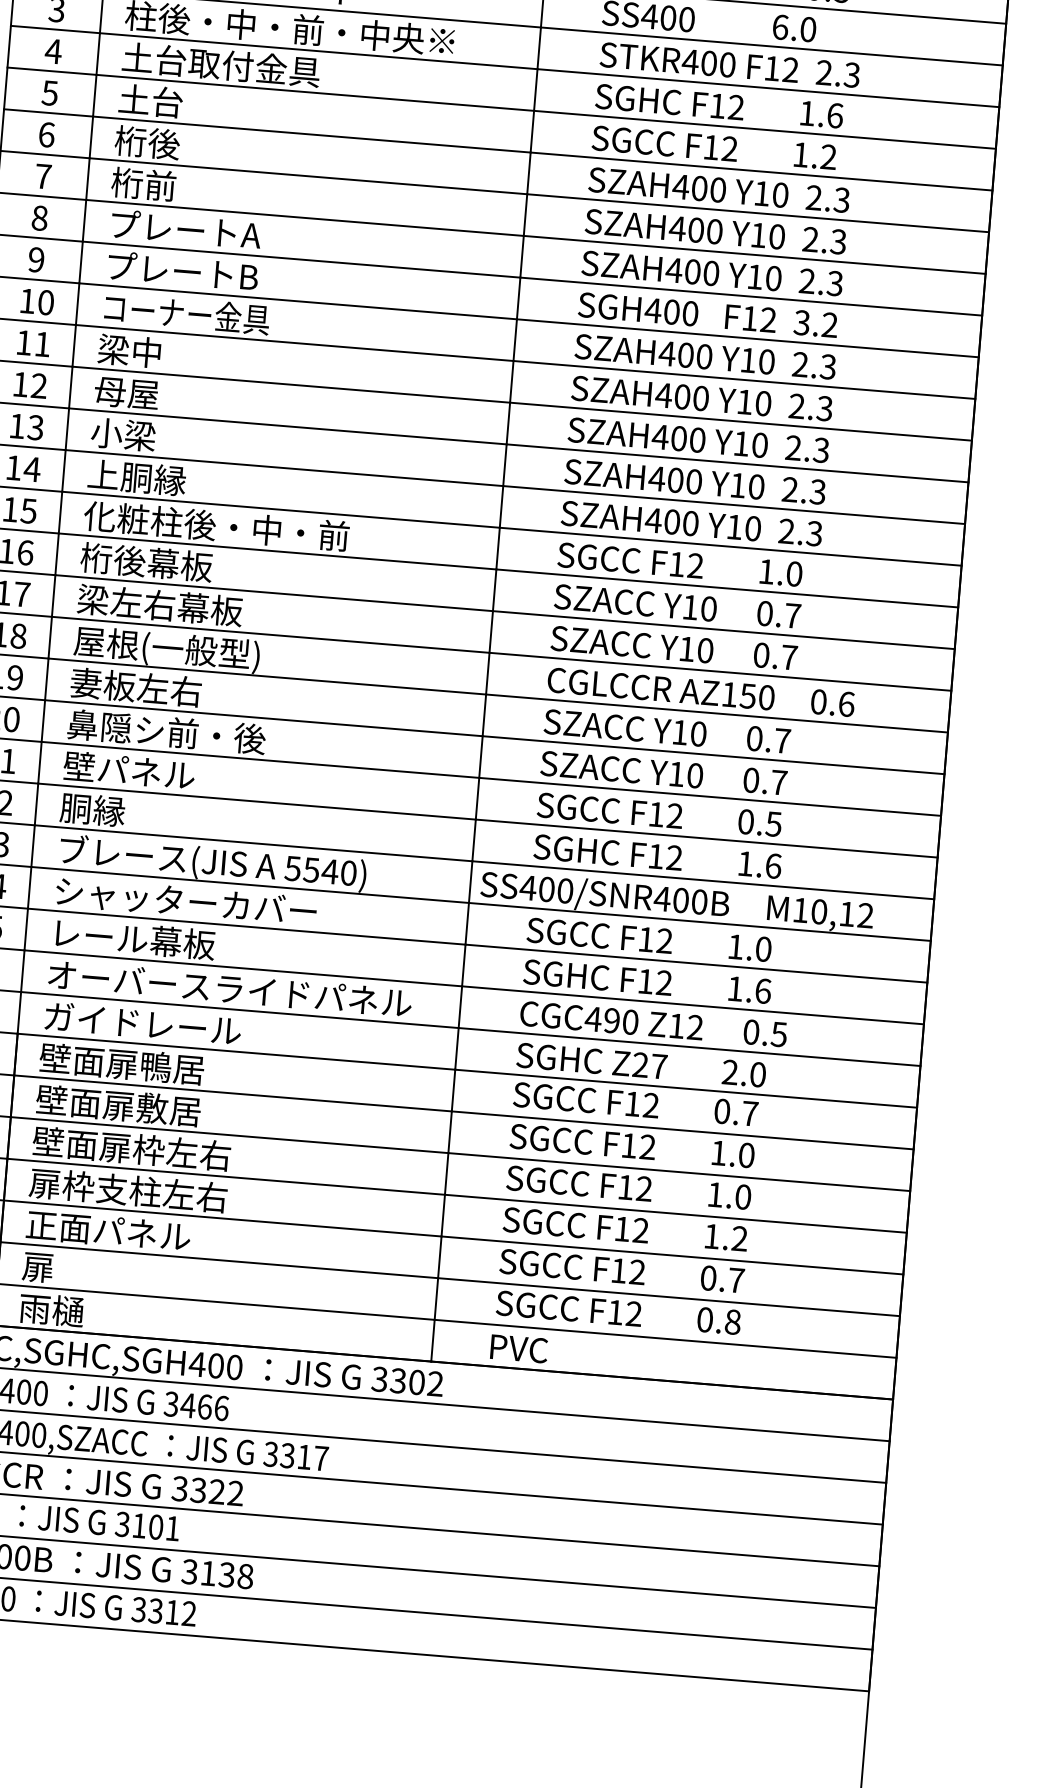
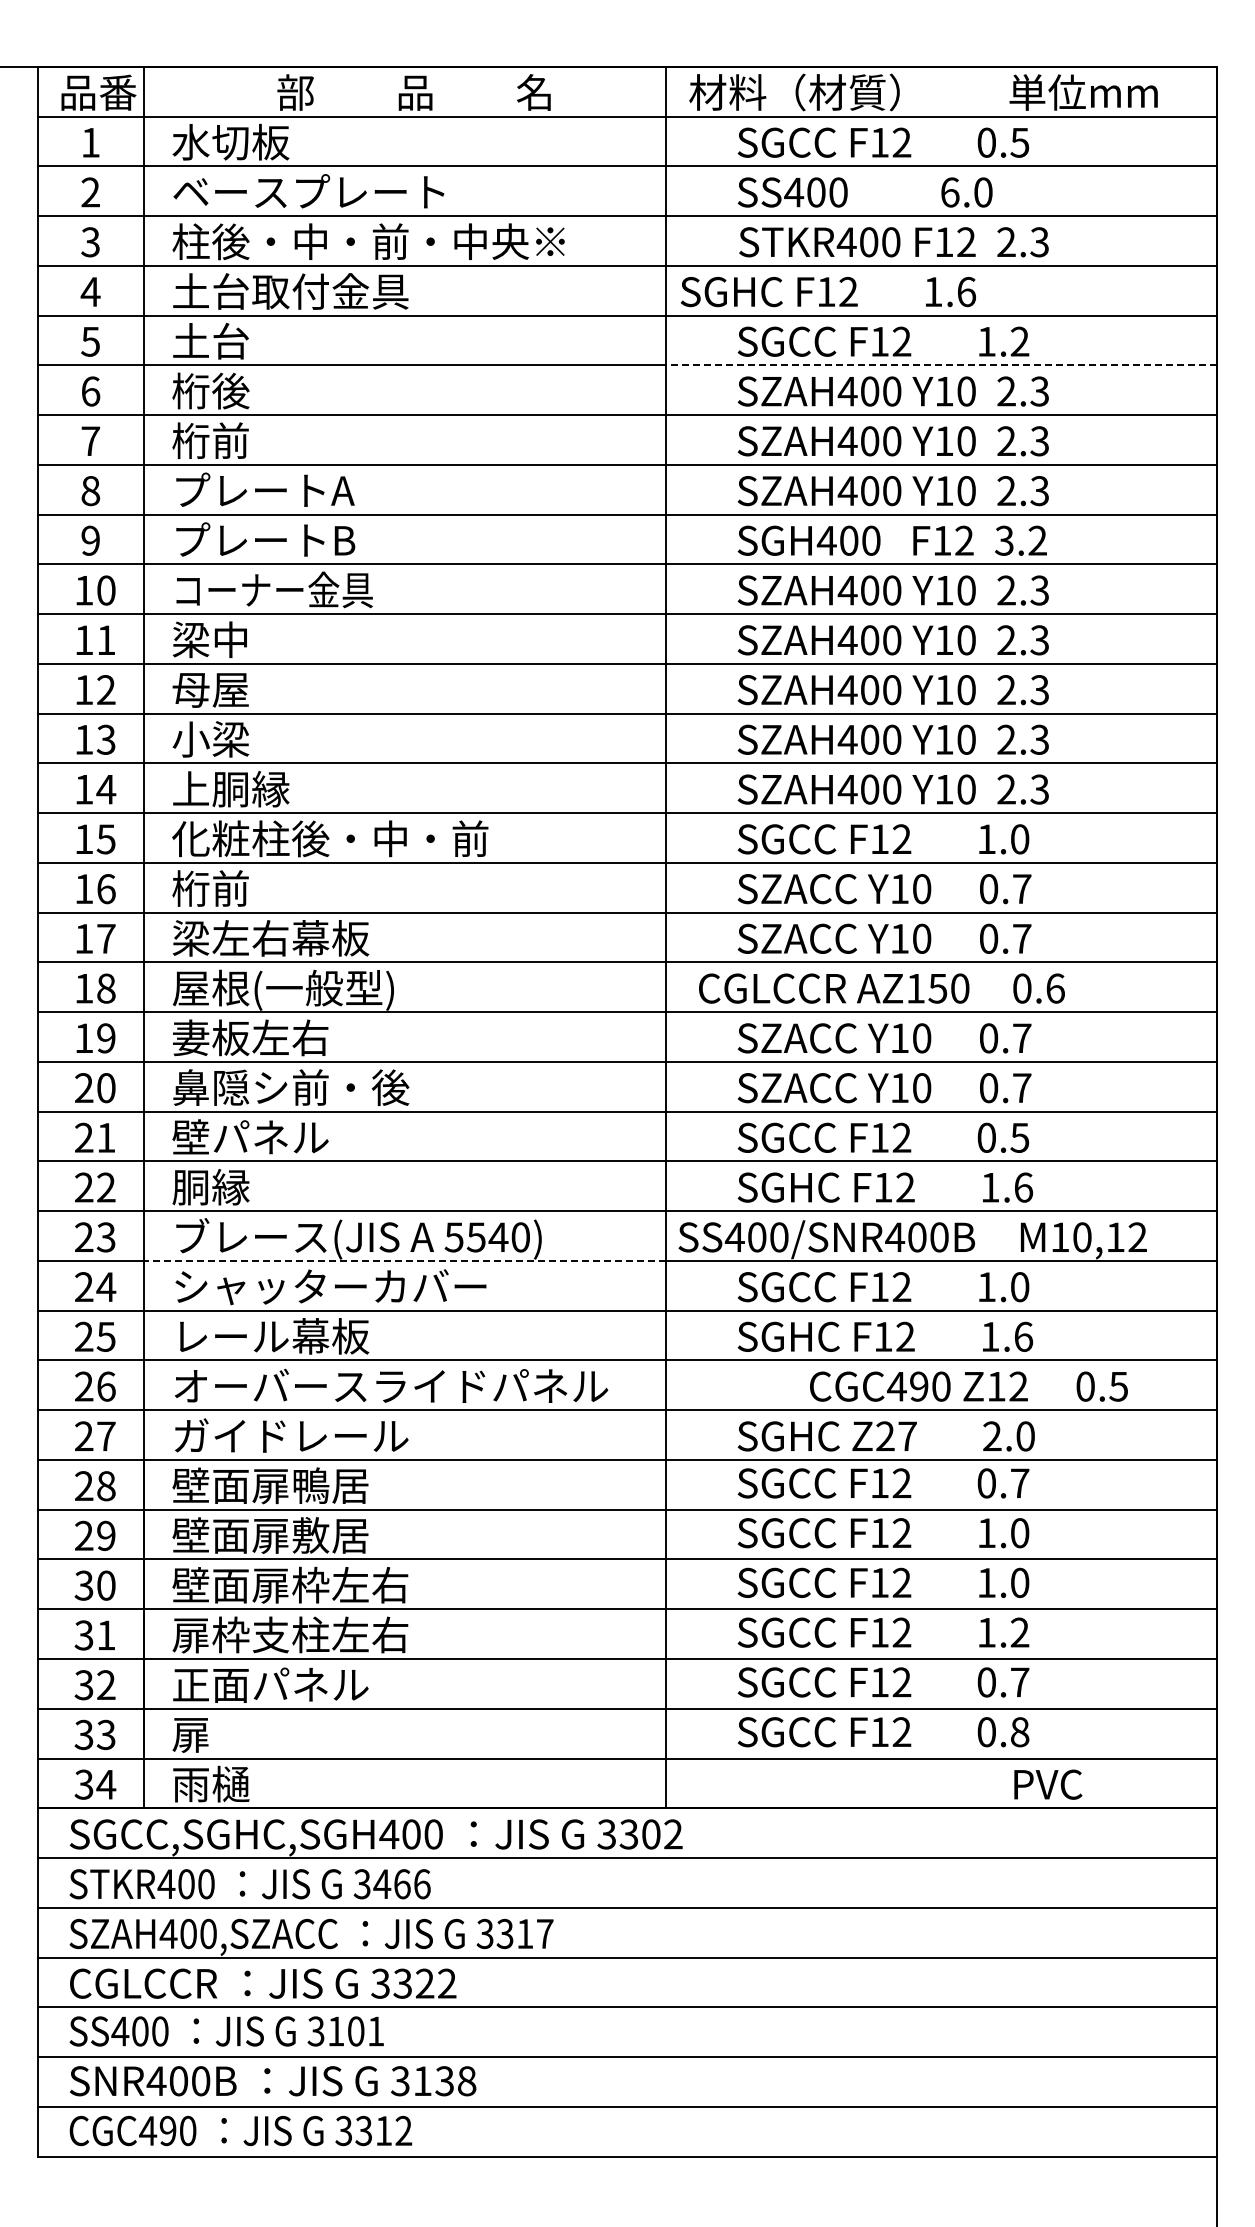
text: (719, 106) -> (828, 292), moved
line: (761, 171) -> (941, 365), solid -> dashed
text: (163, 563) -> (270, 888), 桁後幕板 -> 桁前
text: (700, 692) -> (881, 988), moved
line: (249, 884) -> (404, 1260), solid -> dashed
text: (653, 1024) -> (968, 1386), moved
text: (519, 1348) -> (1048, 1784), moved

